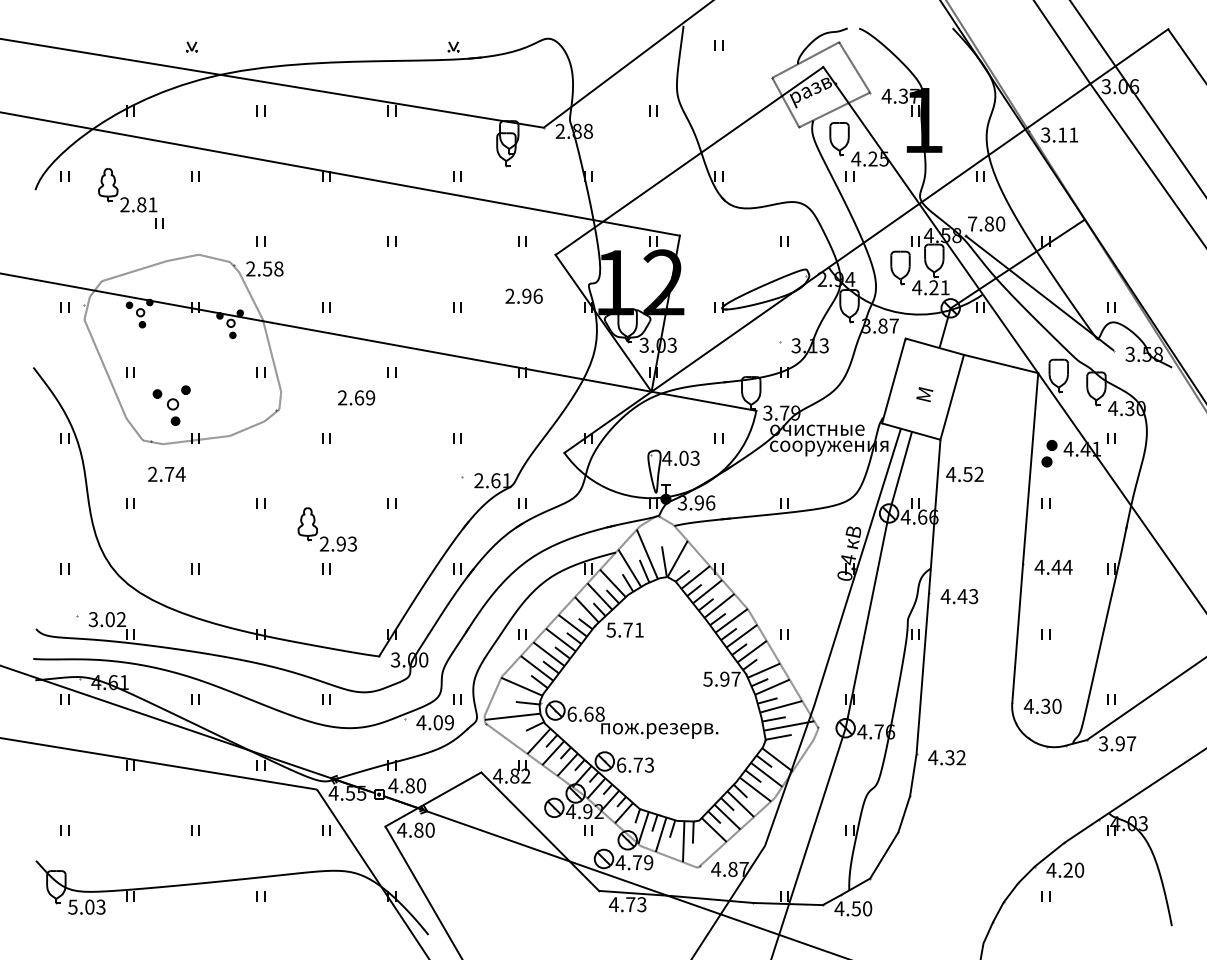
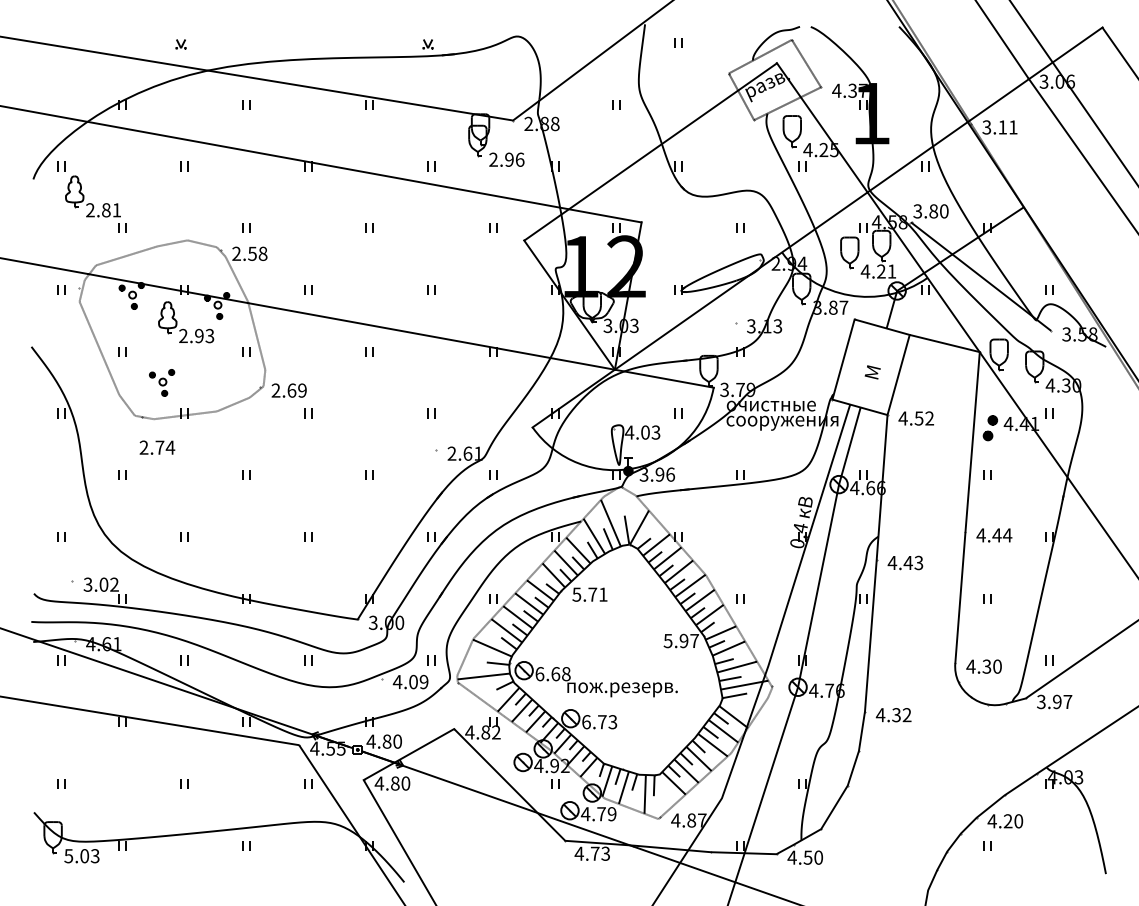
part: (130, 198) -> (95, 204), moved
text: (972, 223) -> (917, 210), 7.80 -> 3.80
text: (523, 295) -> (506, 159), moved
text: (356, 397) -> (289, 390), moved
part: (171, 405) -> (161, 382), size x0.71
text: (964, 474) -> (915, 418), moved
part: (325, 536) -> (184, 328), moved

